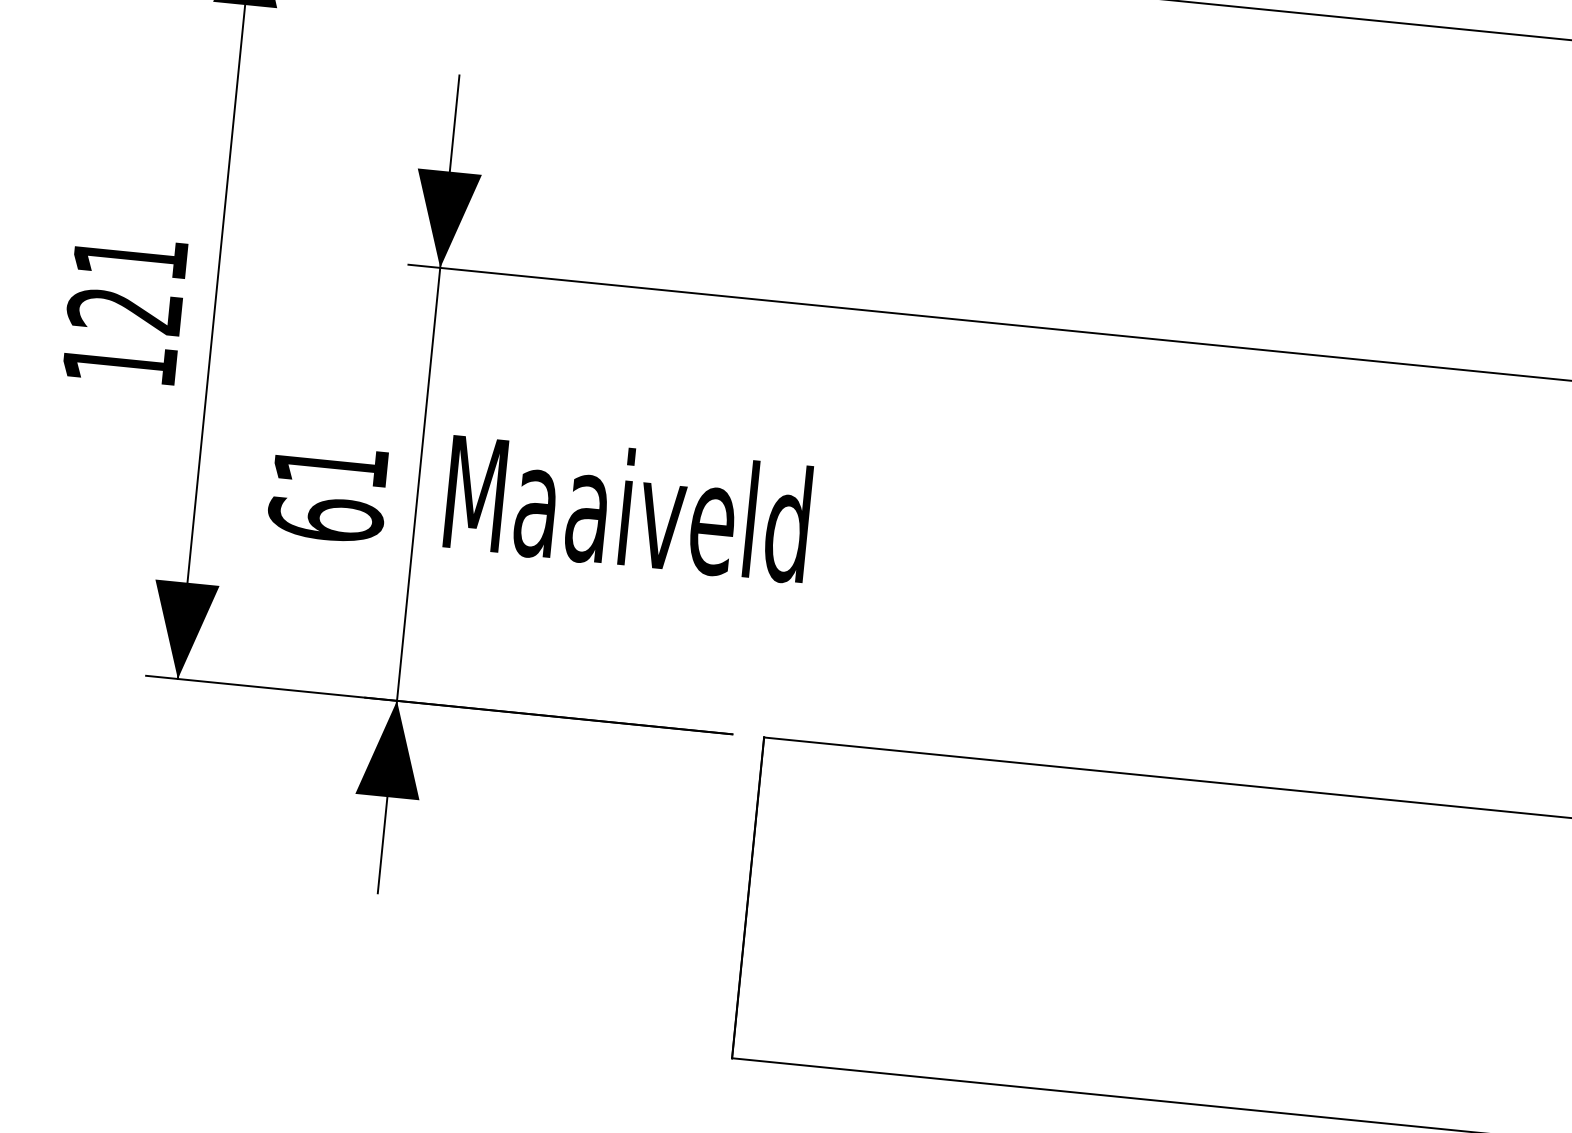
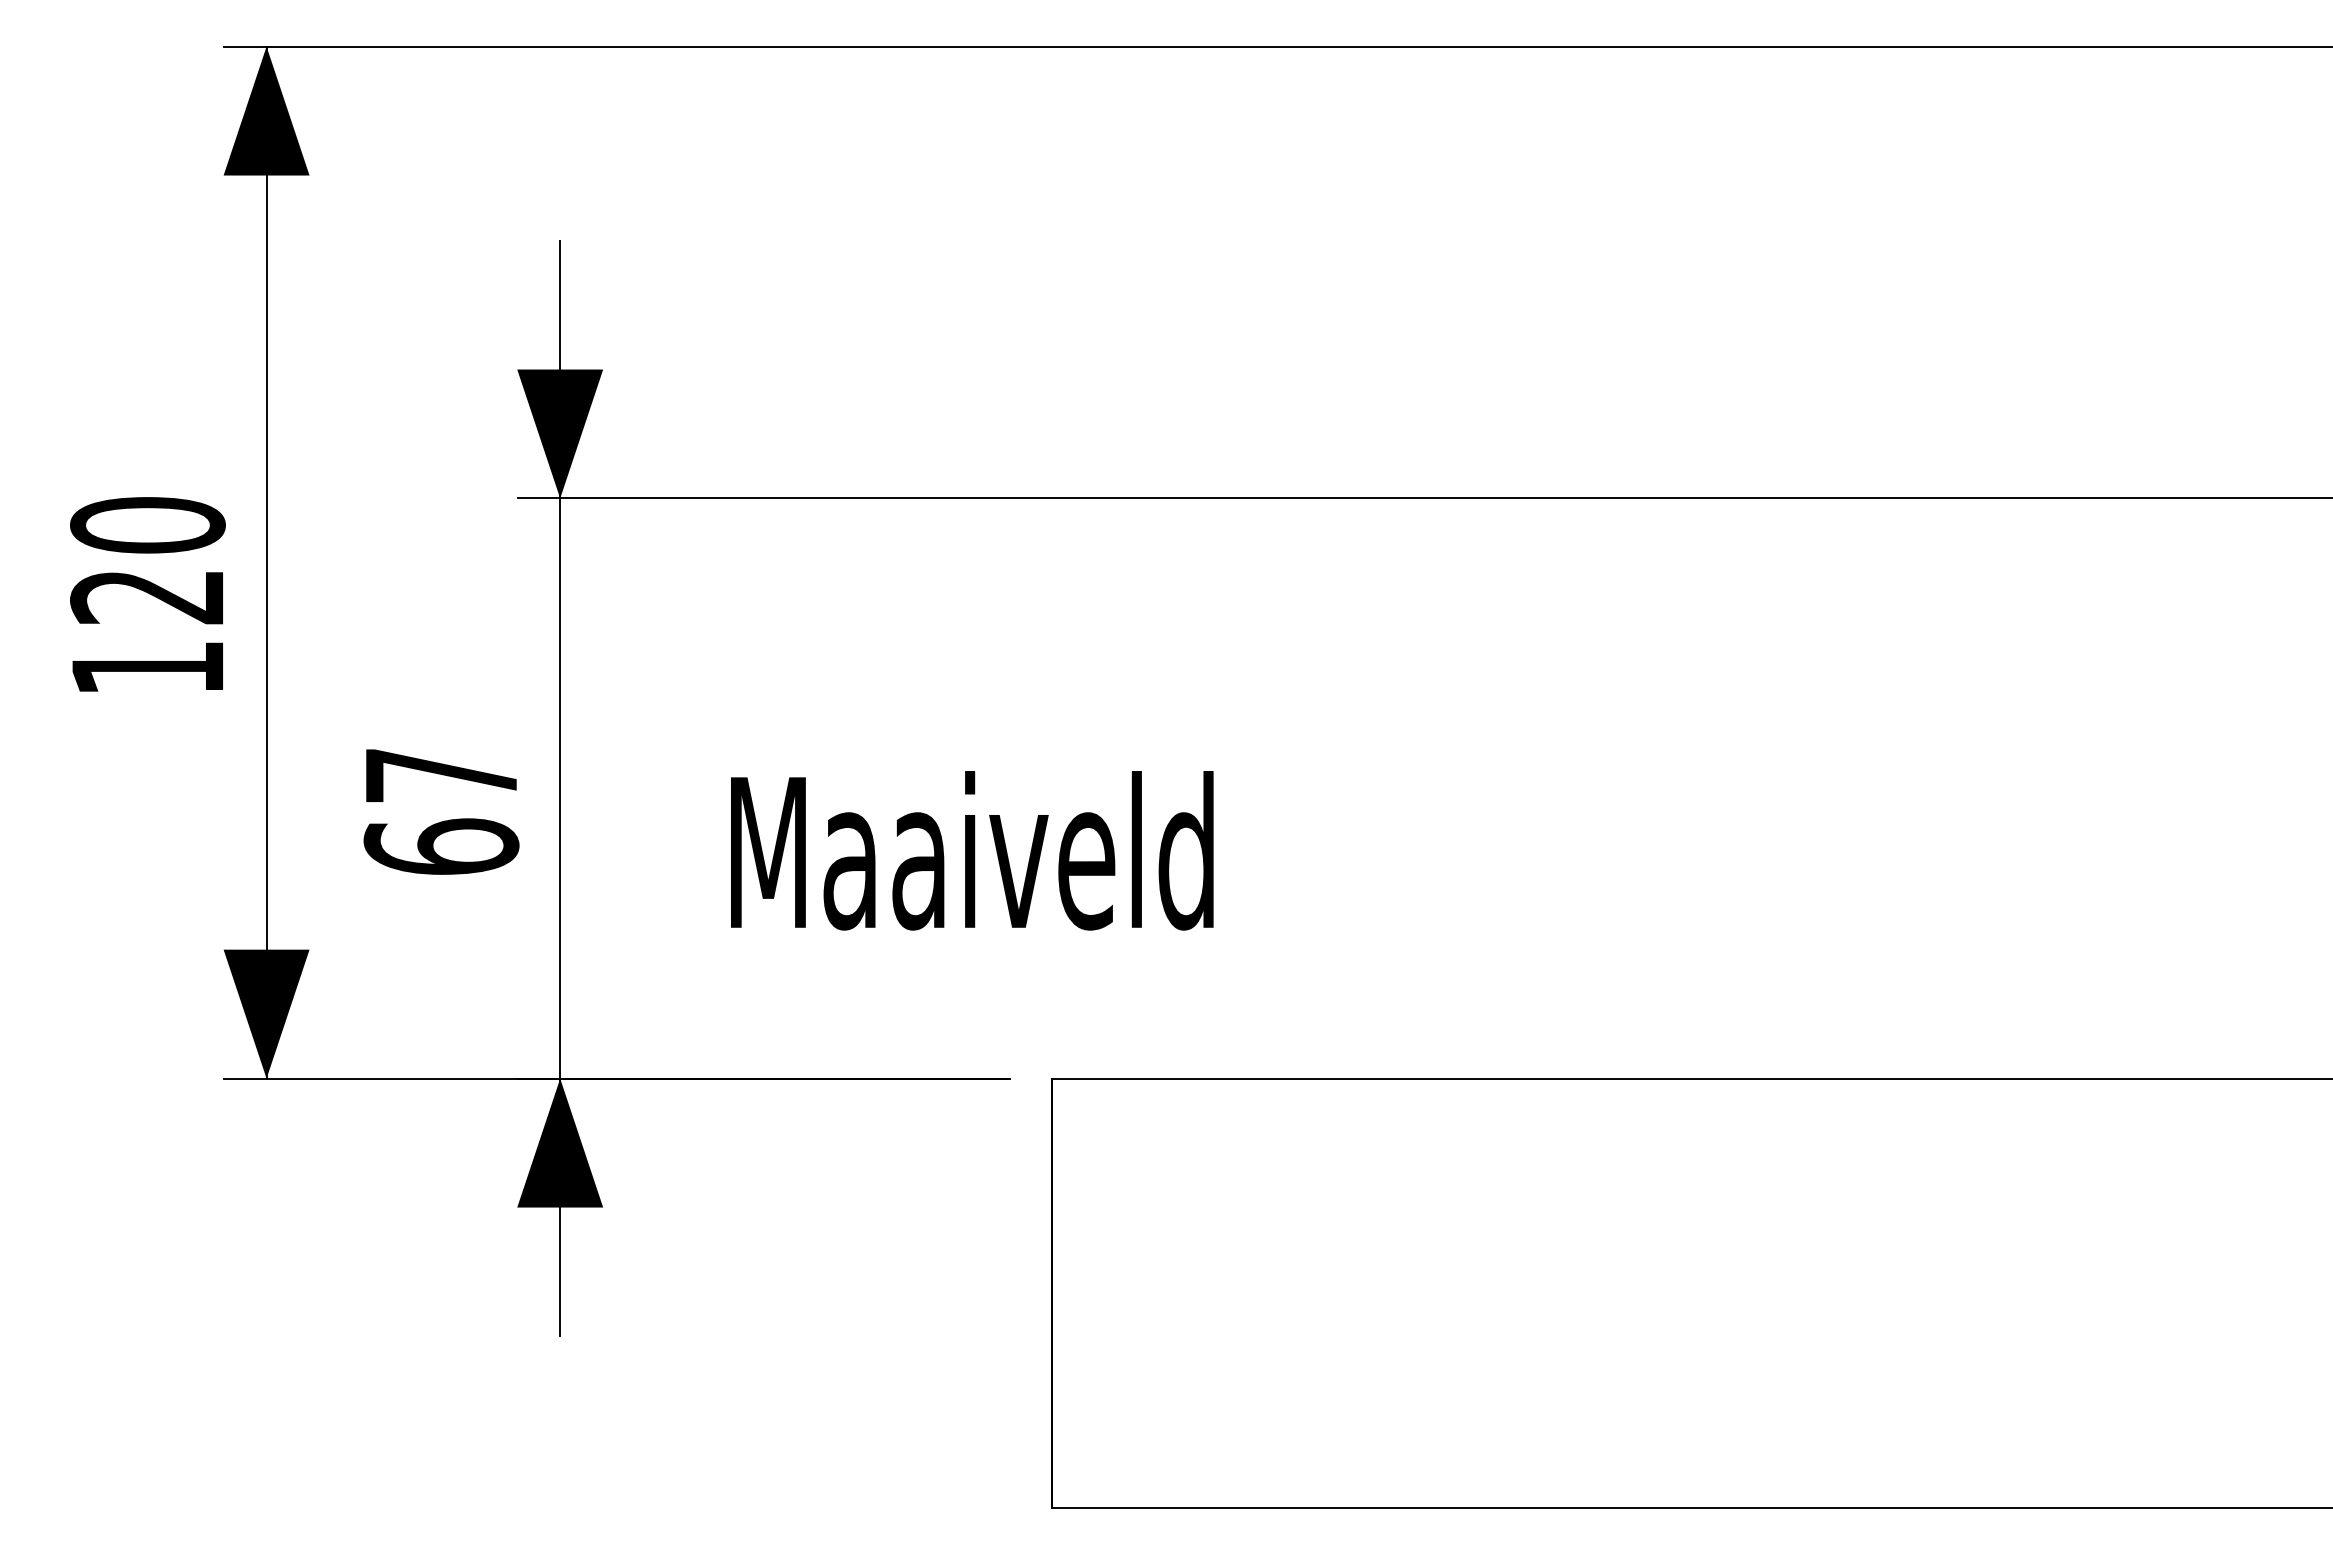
text: (130, 257) -> (147, 525), 121 -> 120
text: (331, 465) -> (441, 775), 61 -> 67
text: (628, 507) -> (972, 850), moved

